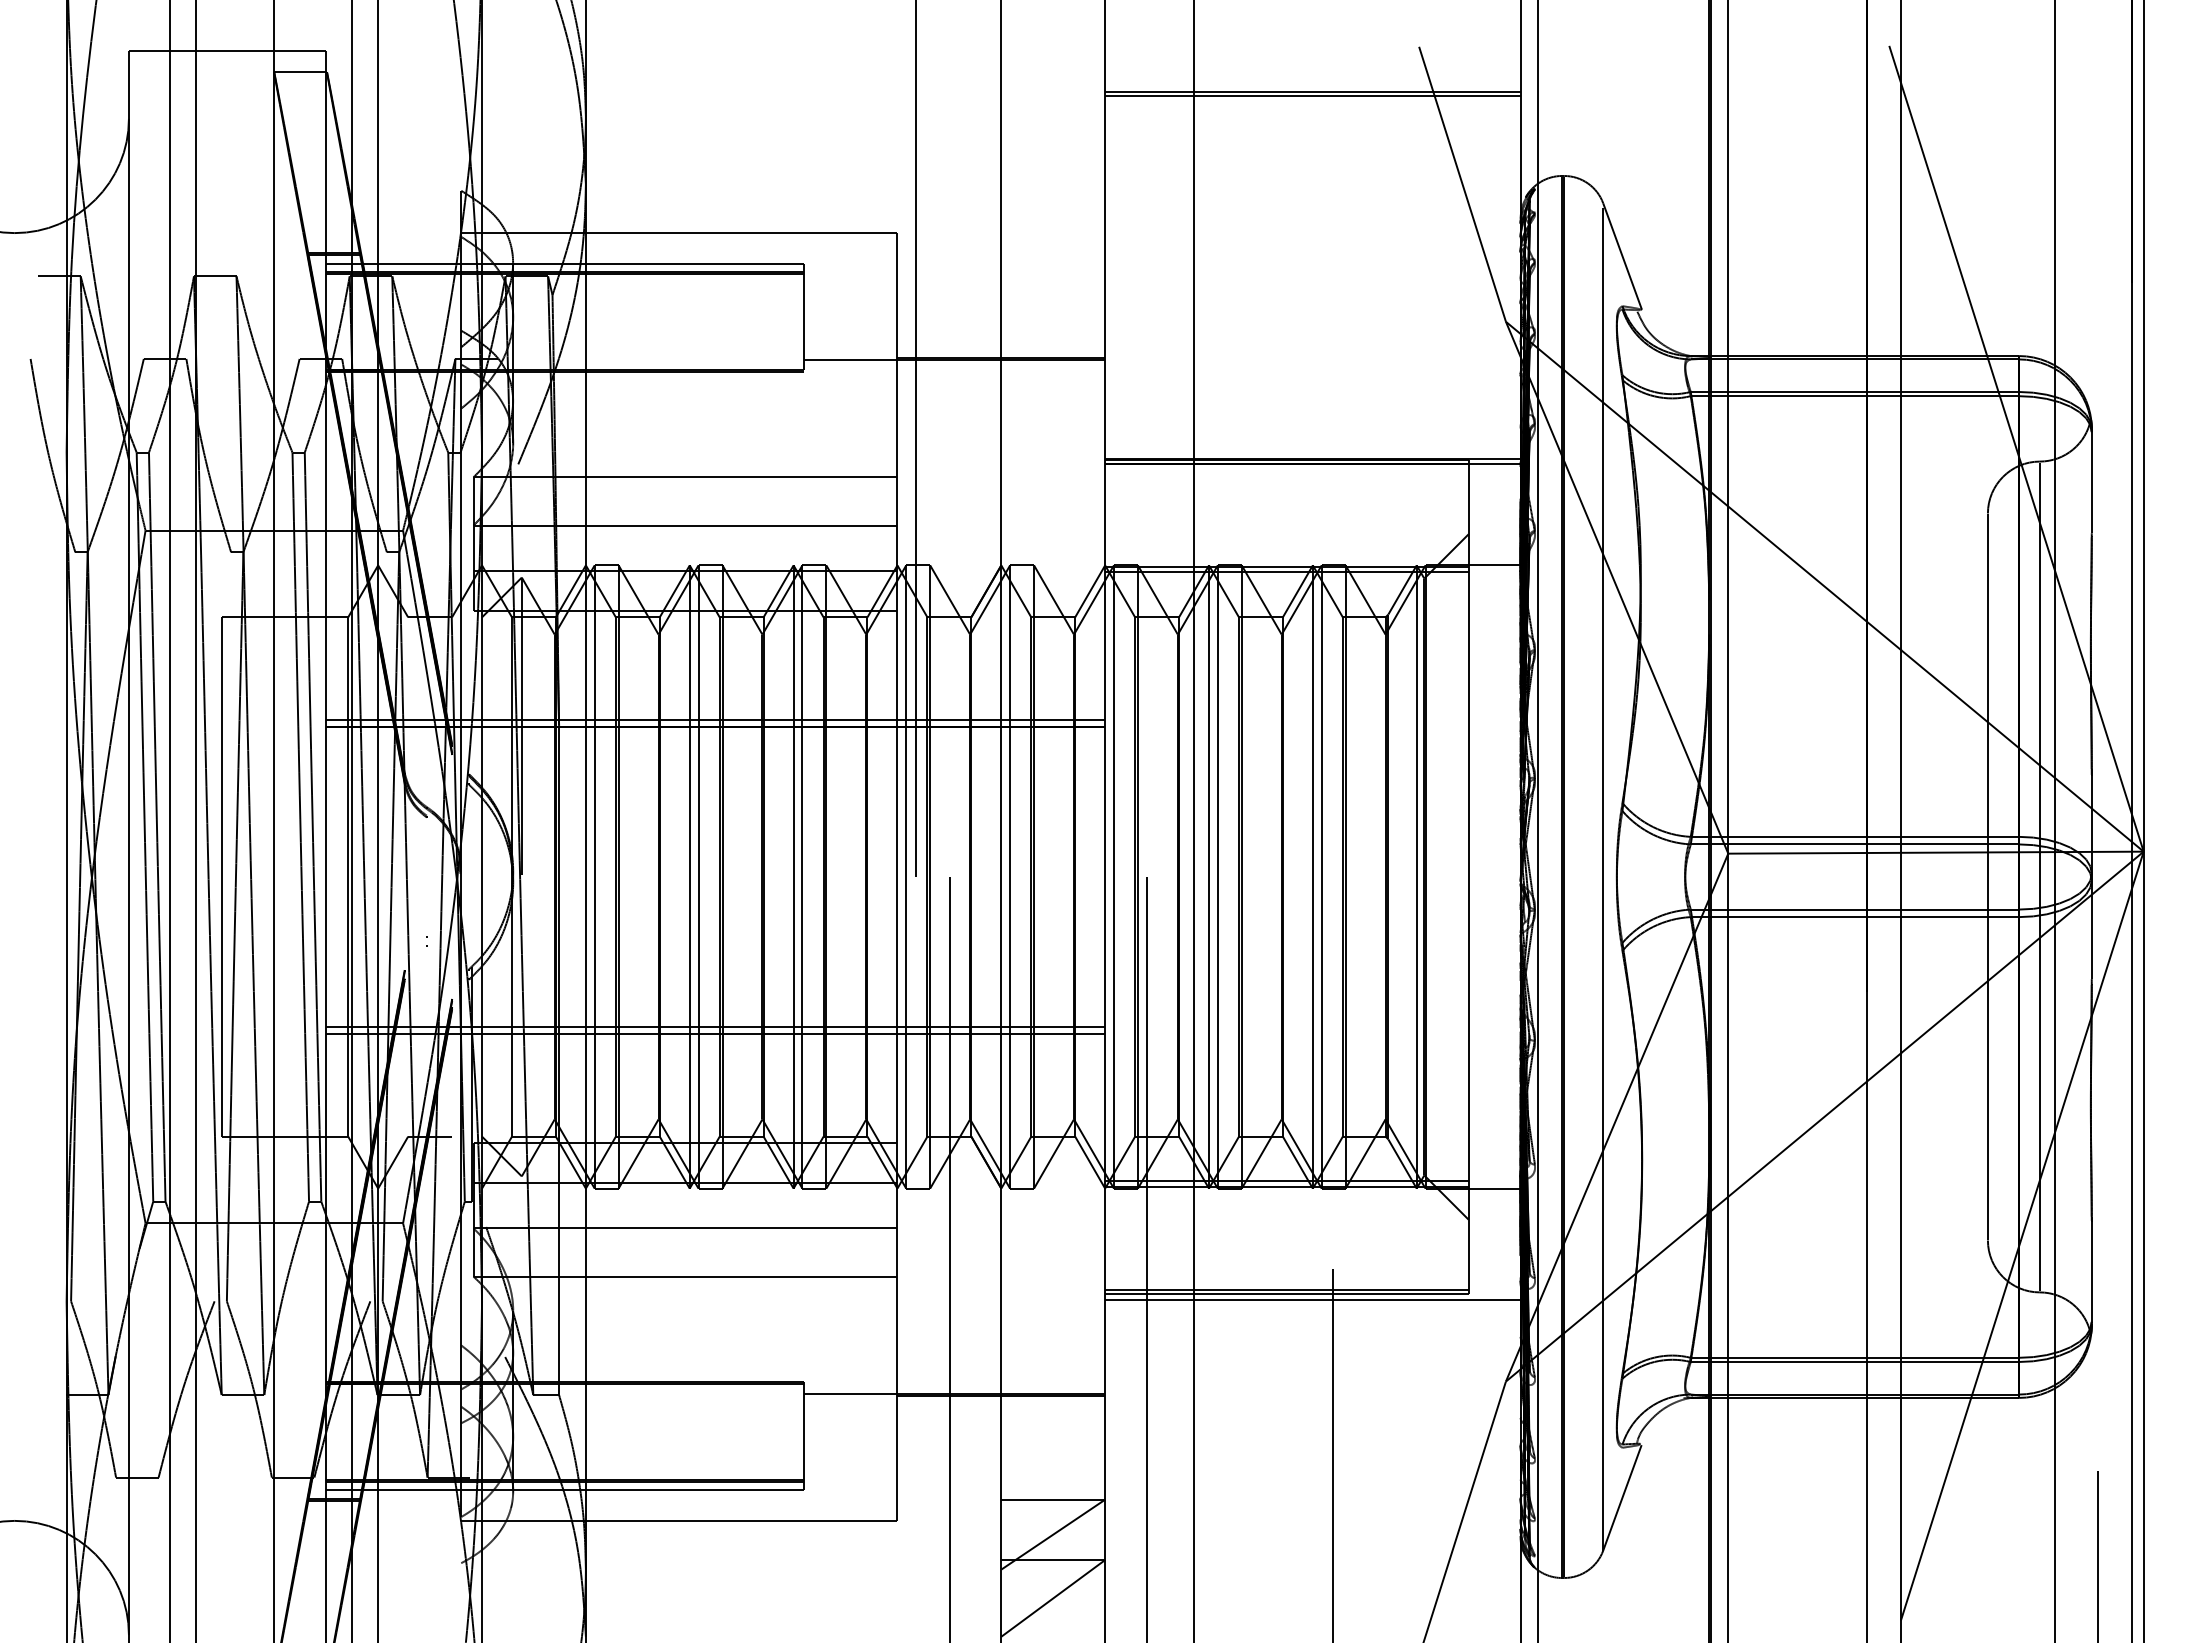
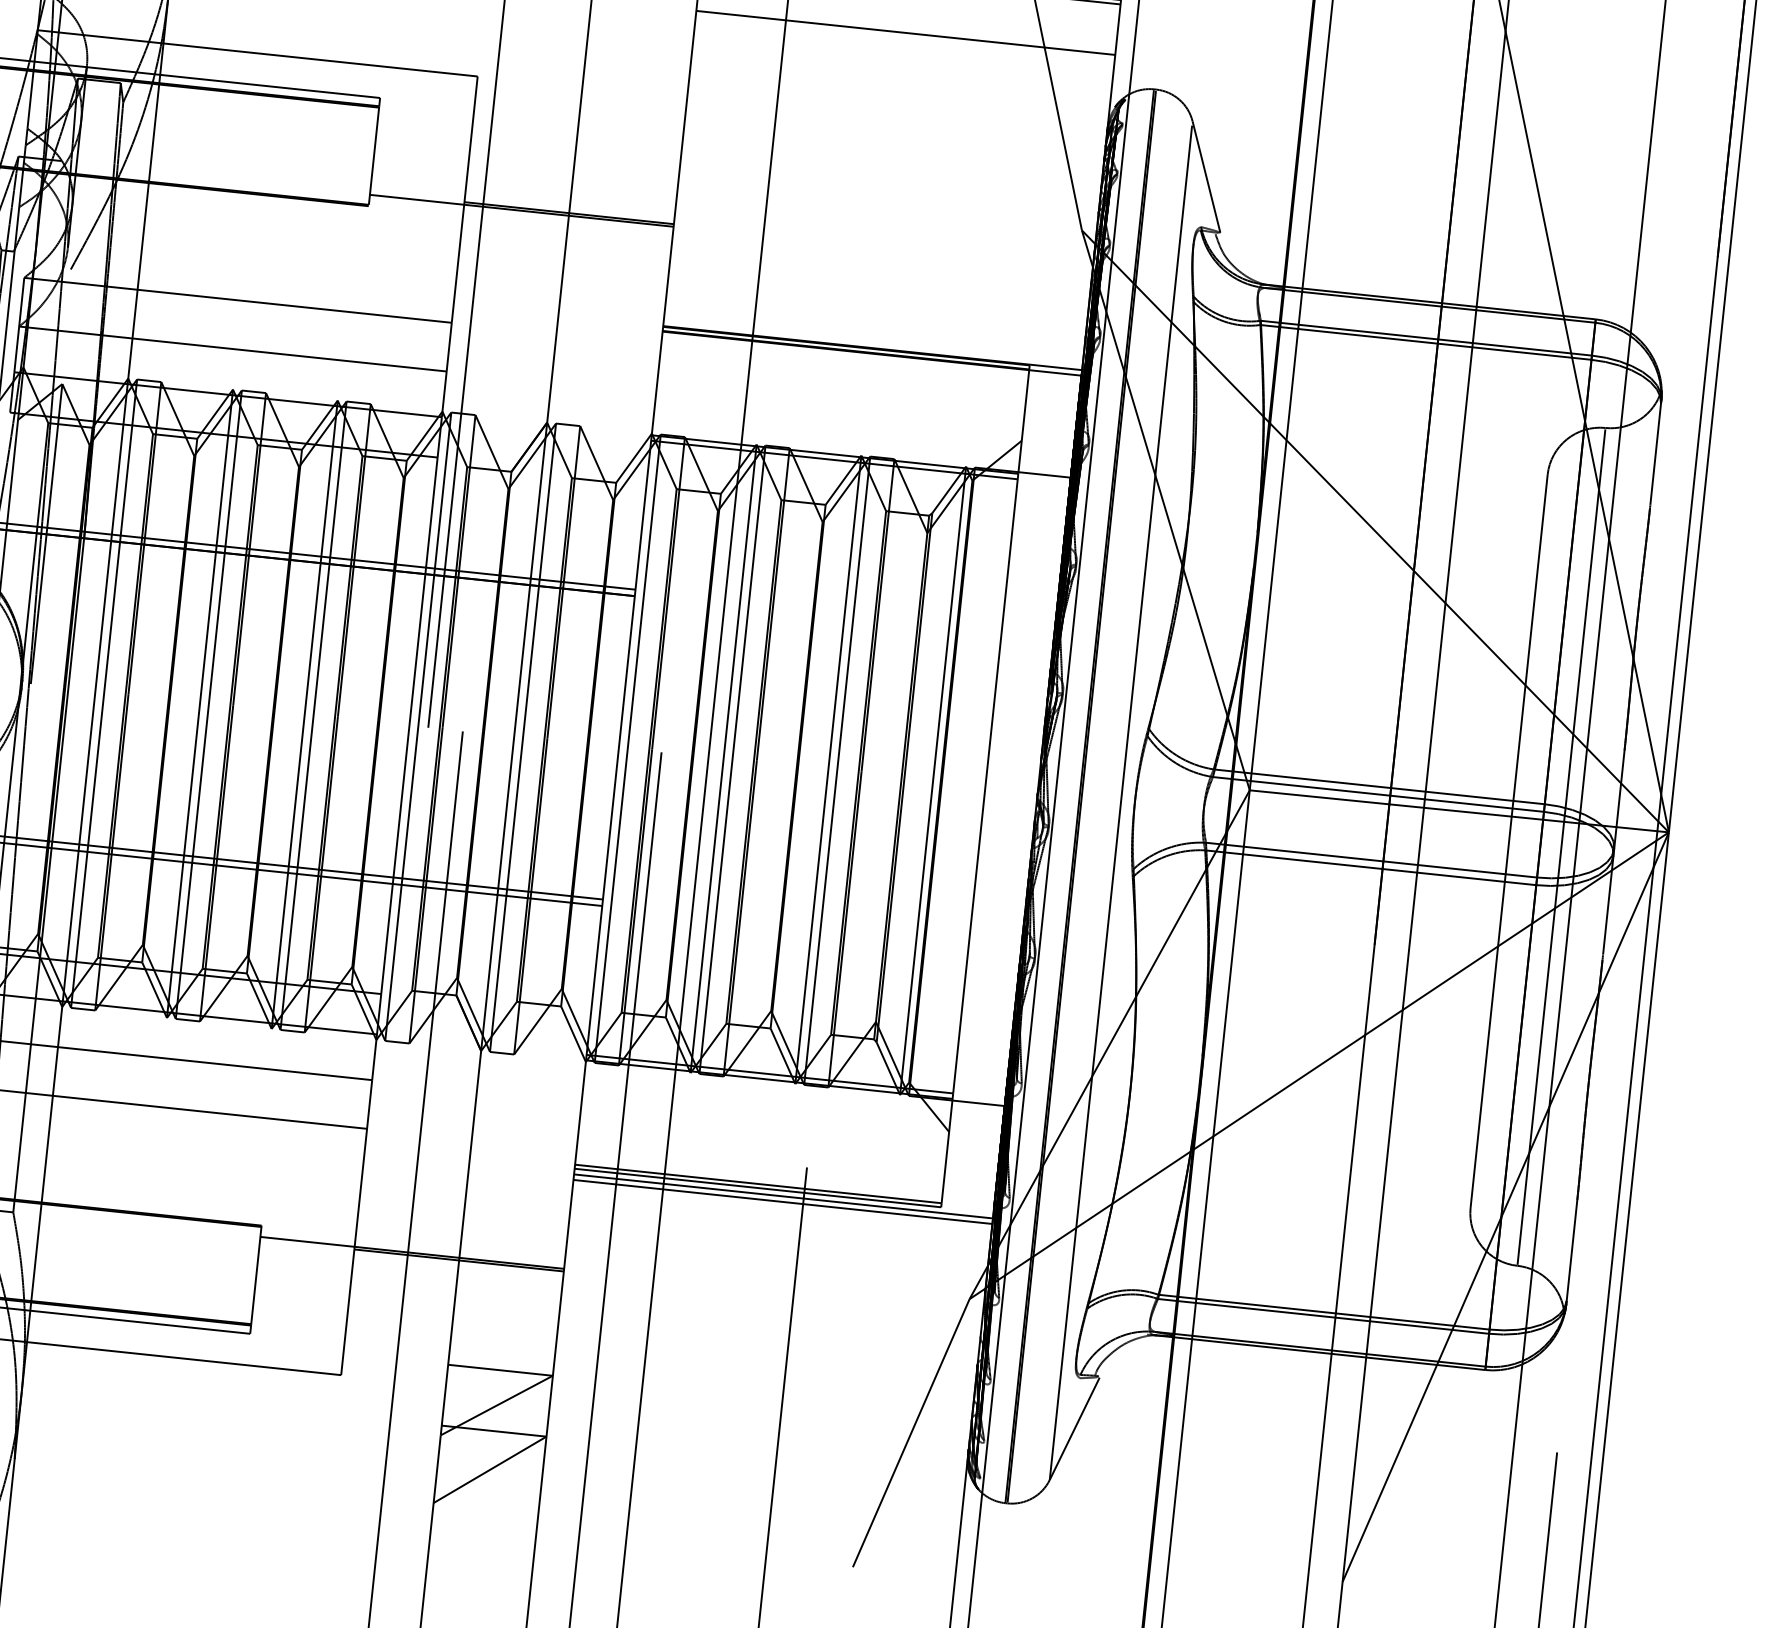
line: (1312, 146) -> (905, 33), added
line: (1312, 1305) -> (782, 1201), added

